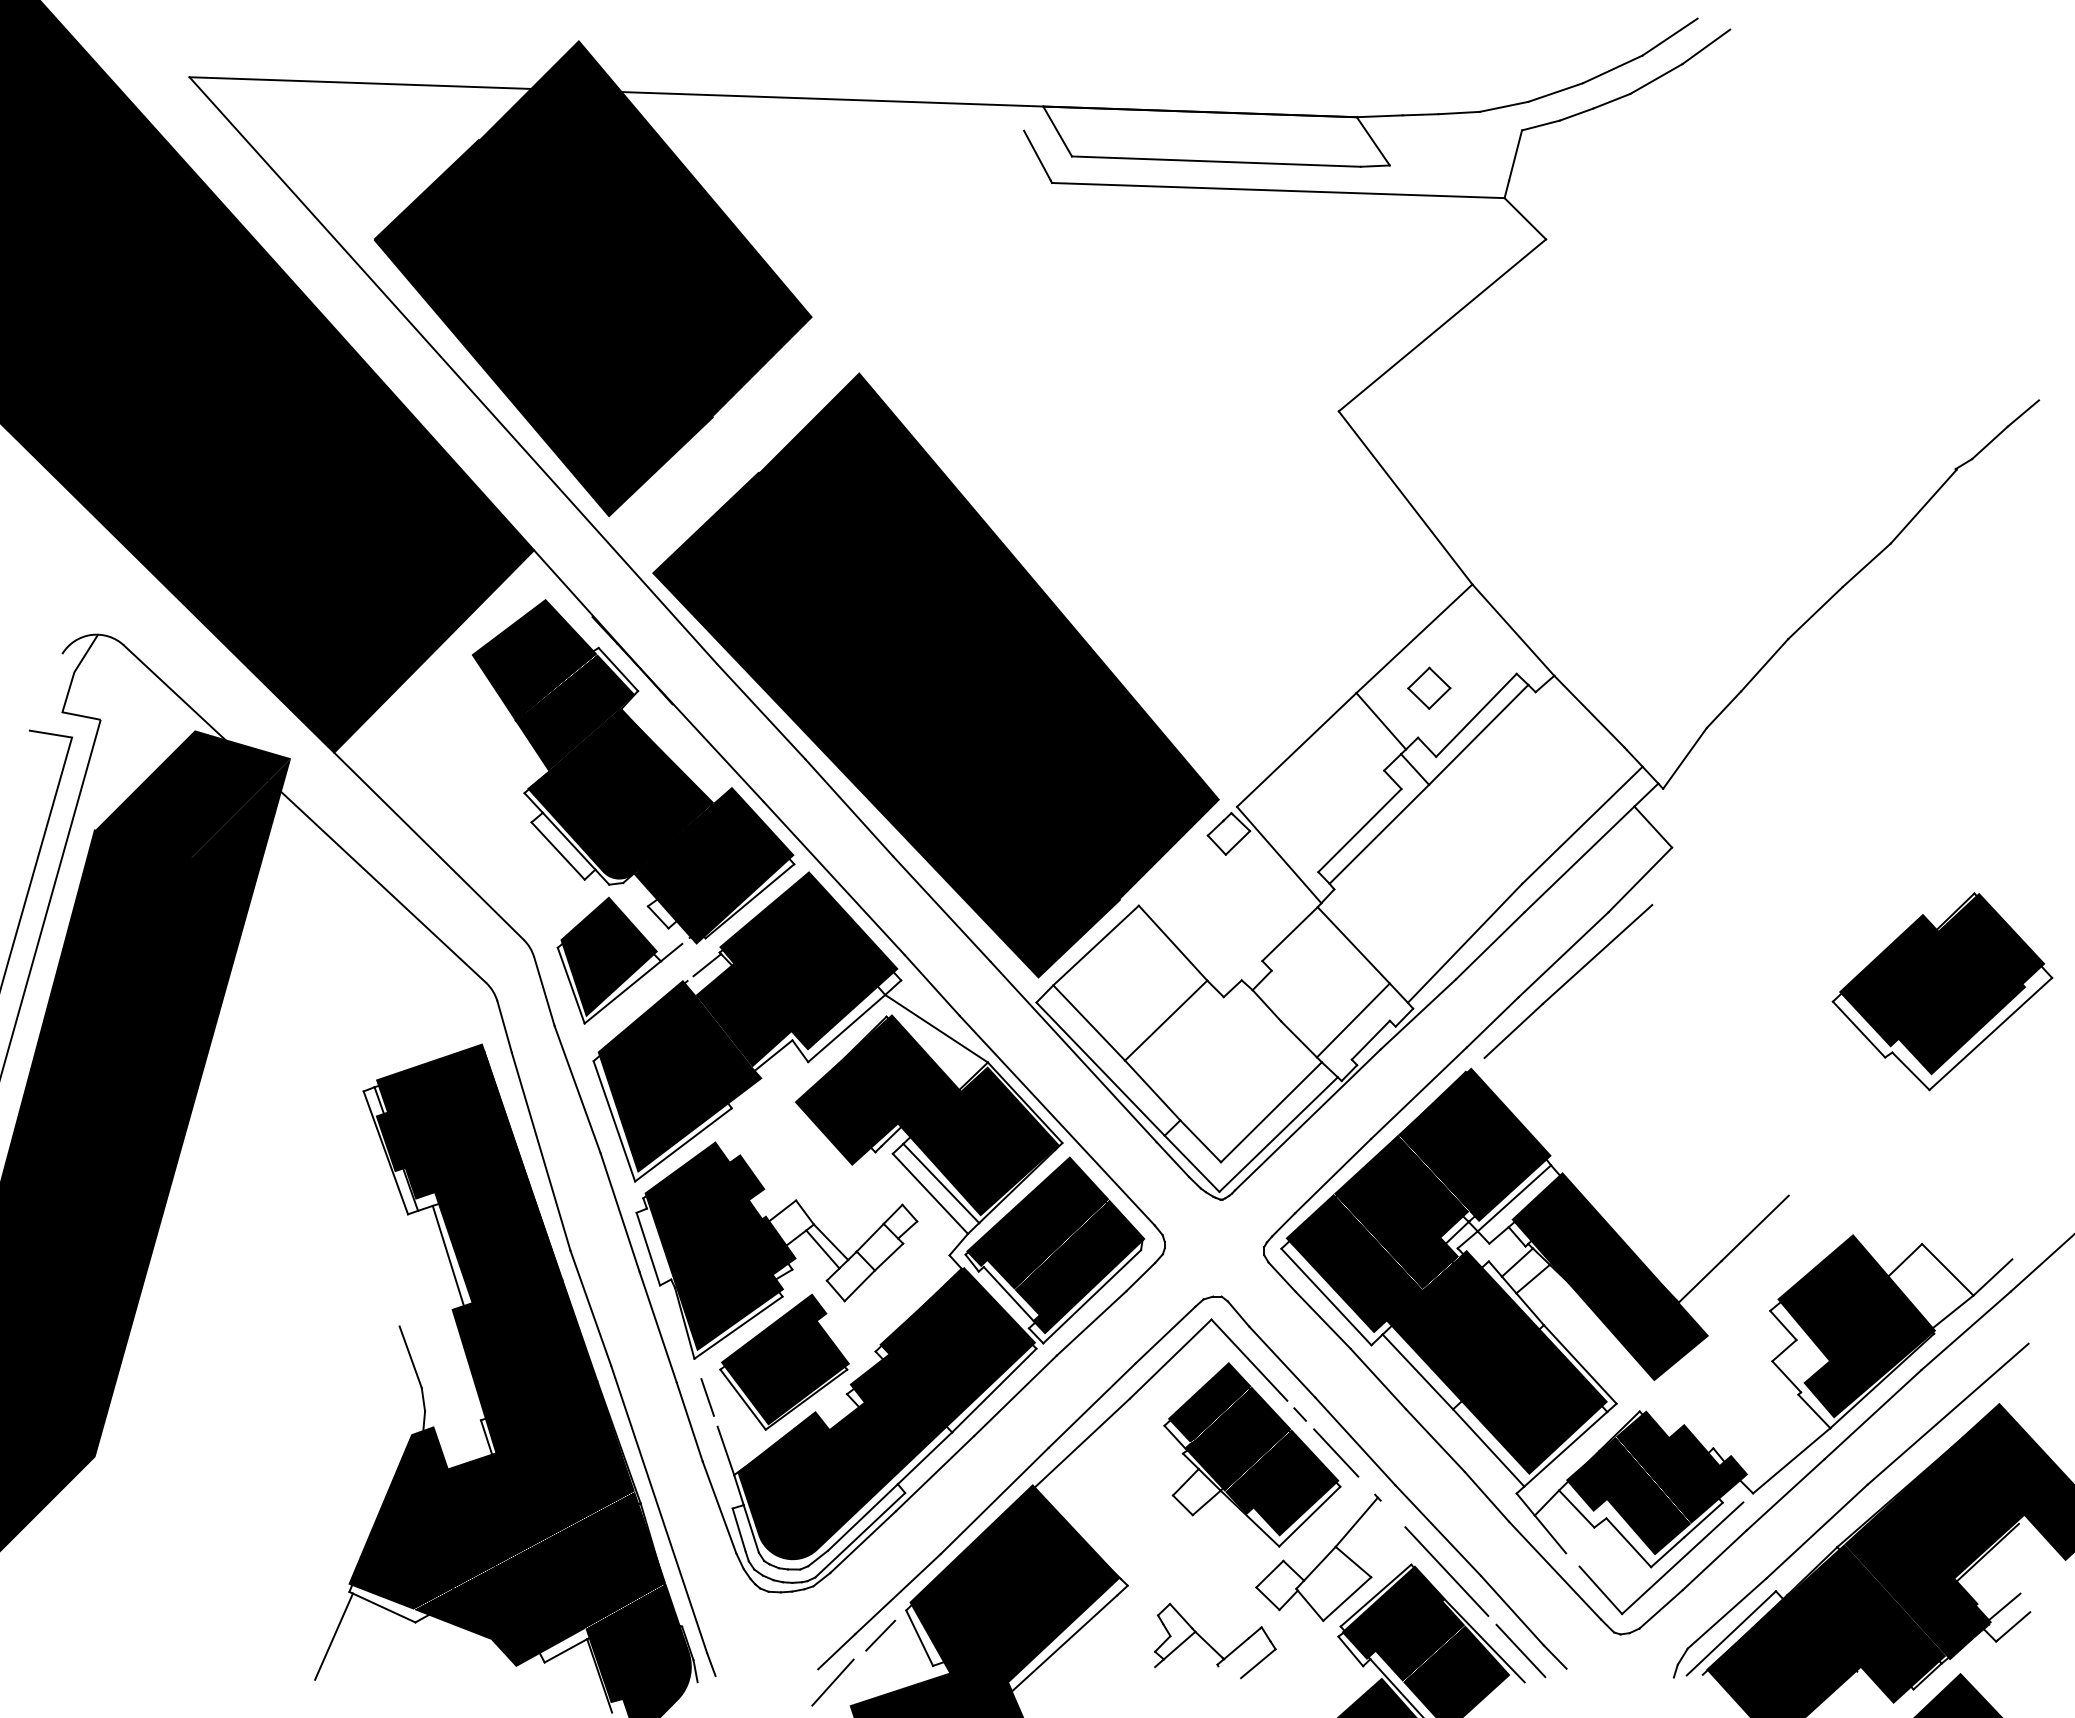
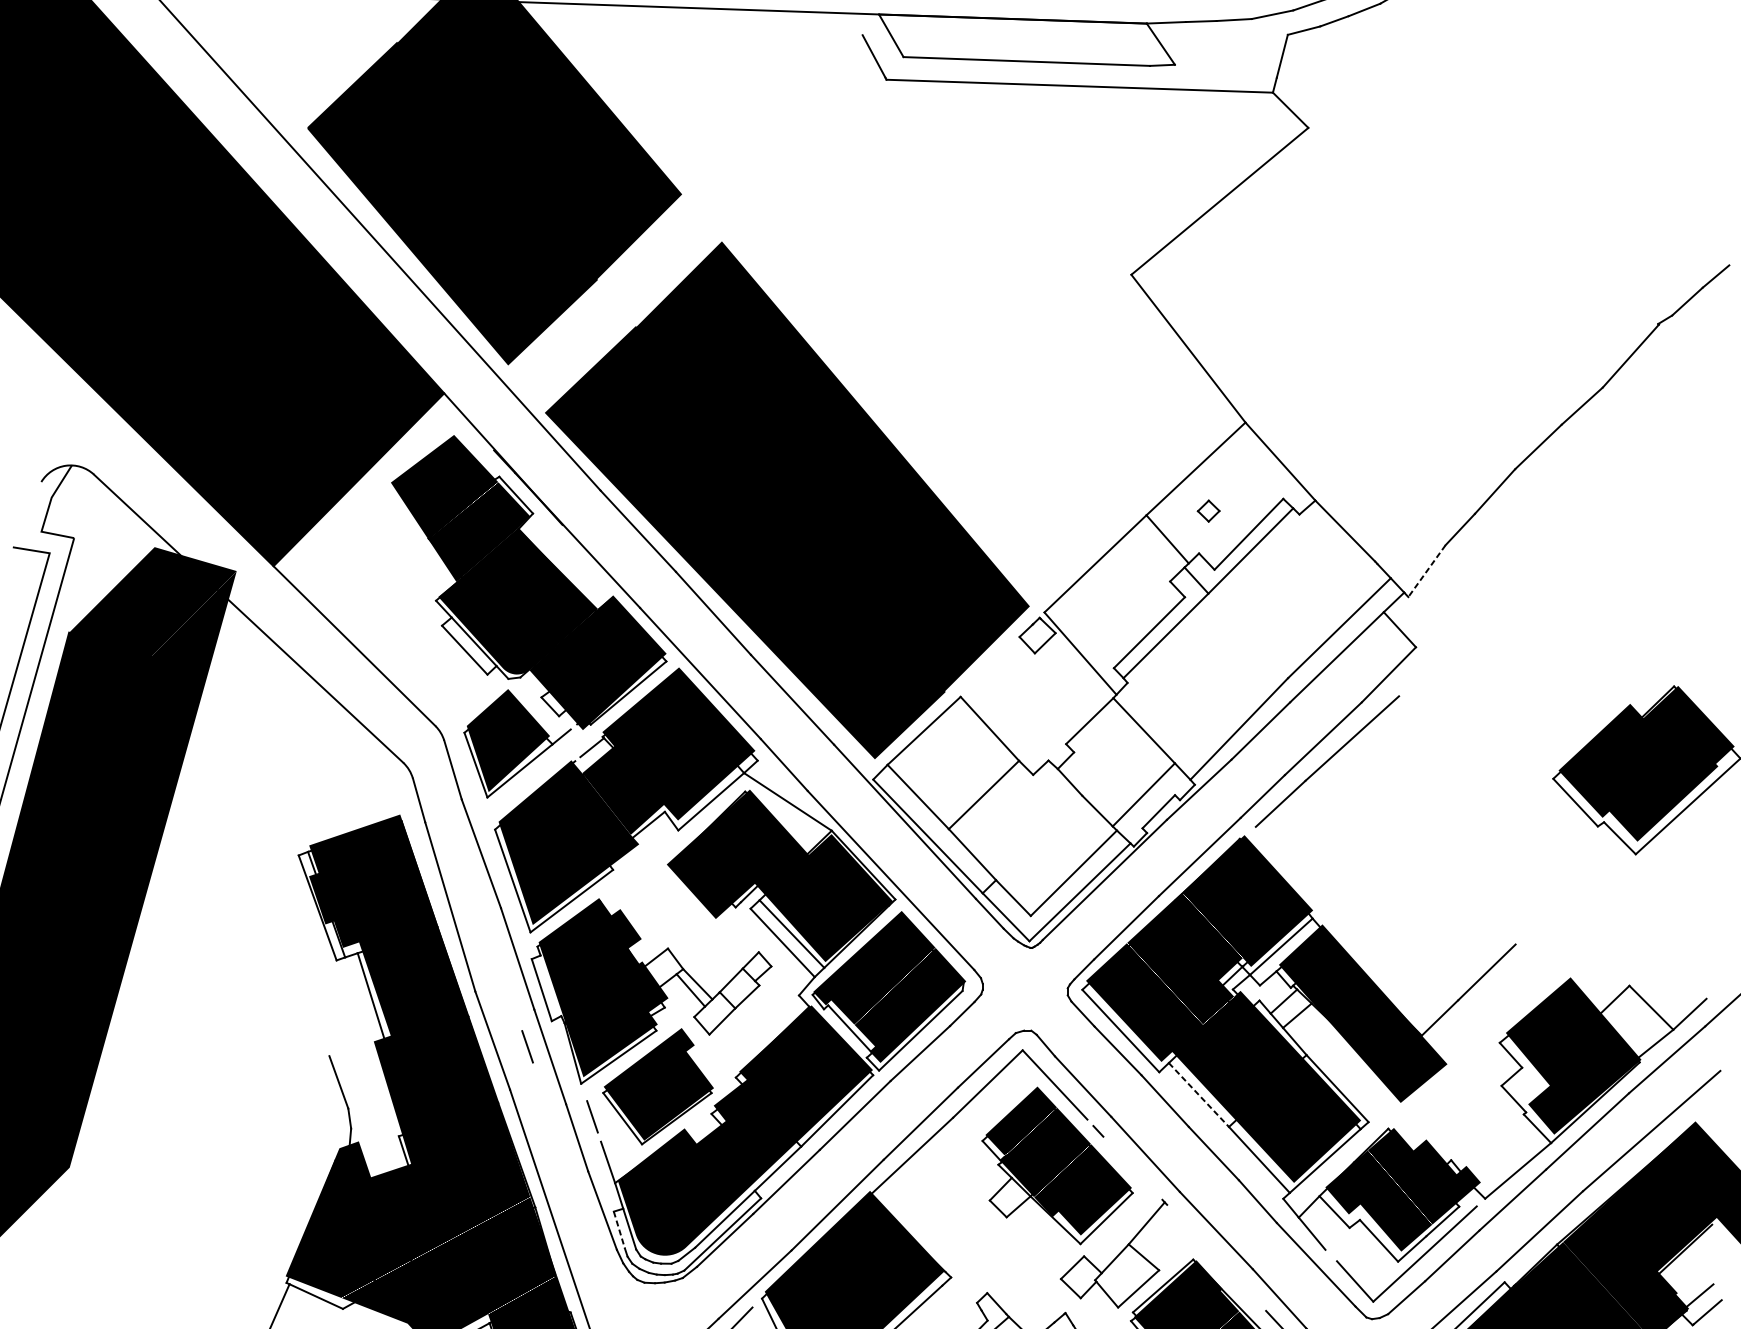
part: (1429, 687) -> (1208, 510), size x0.6
line: (1684, 758) -> (1426, 571), solid -> dashed
line: (631, 1315) -> (527, 1046), added
line: (1418, 1372) -> (1199, 1095), solid -> dashed
line: (1336, 1452) -> (1129, 1163), removed
line: (739, 1530) -> (619, 1230), solid -> dashed
line: (1446, 1571) -> (1223, 1265), removed

